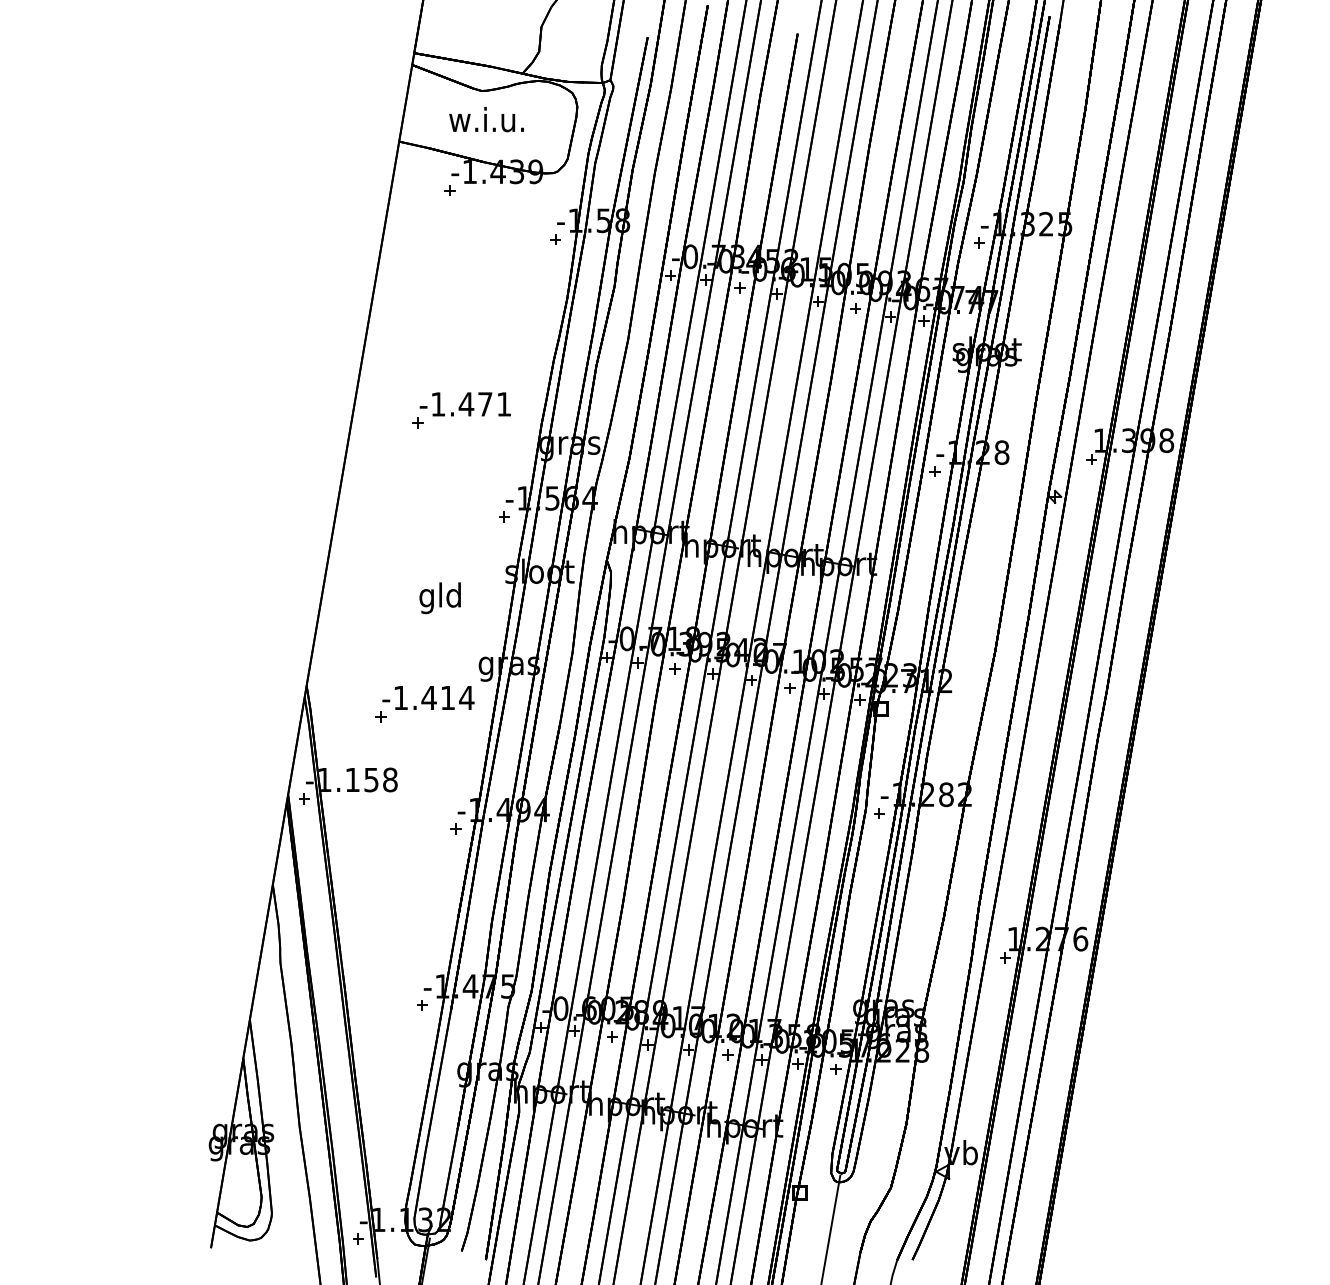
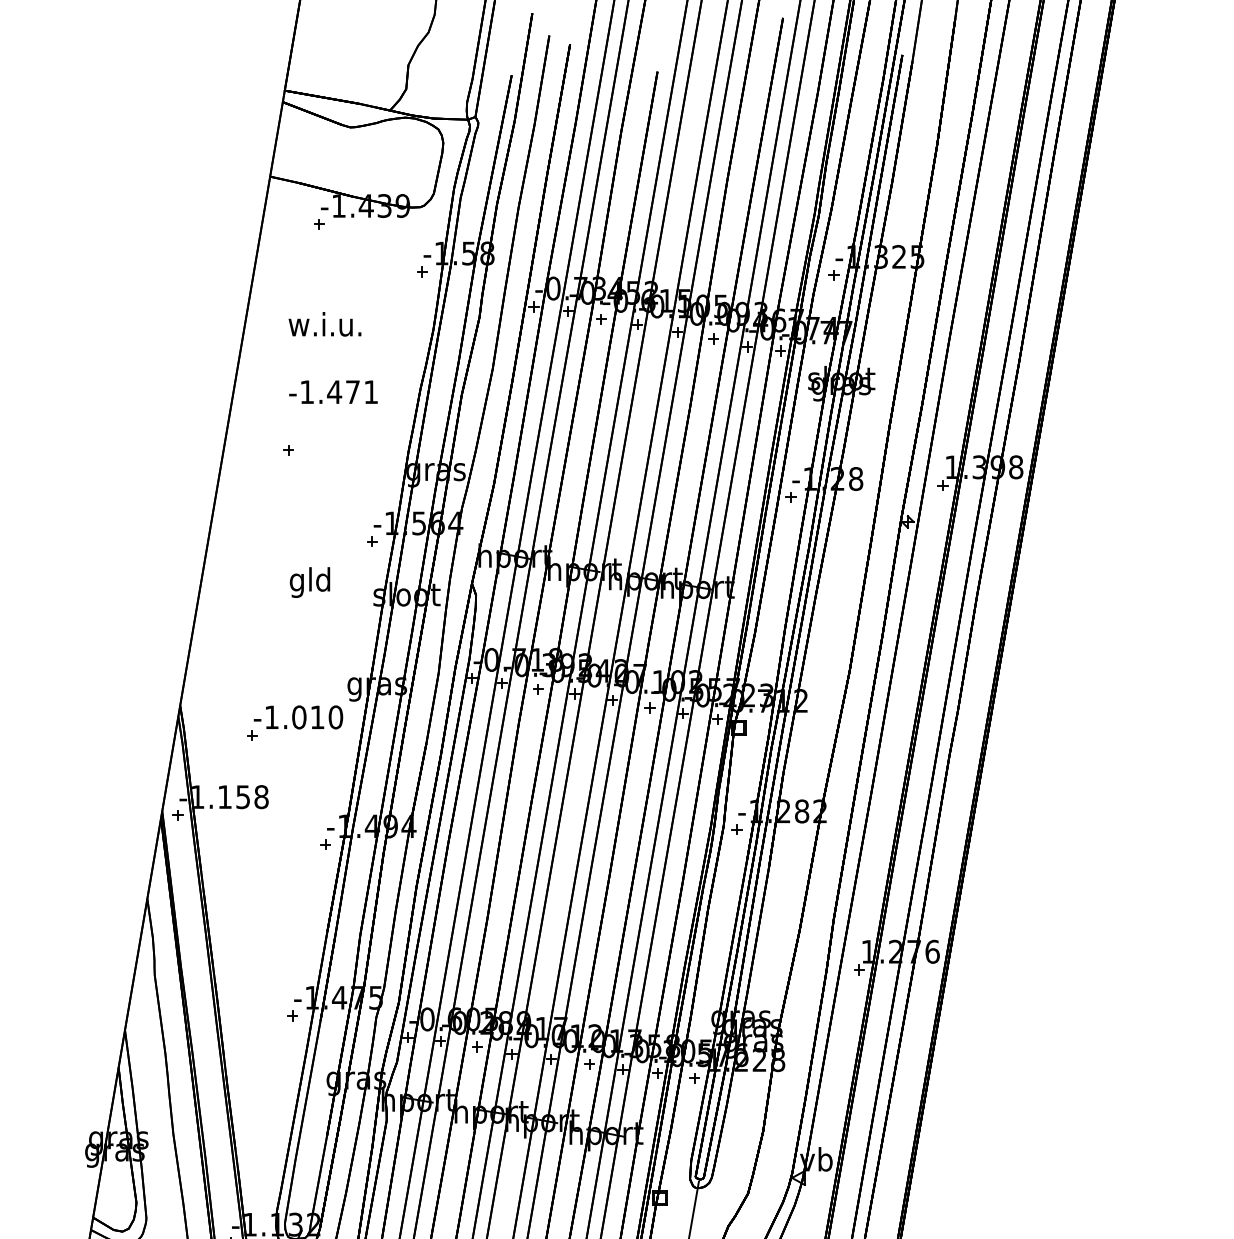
text: (486, 119) -> (324, 324), moved
text: (464, 404) -> (332, 392), moved
text: (439, 598) -> (309, 582), moved
text: (447, 697) -> (317, 716), -1.414 -> -1.010

